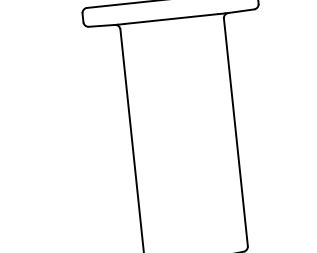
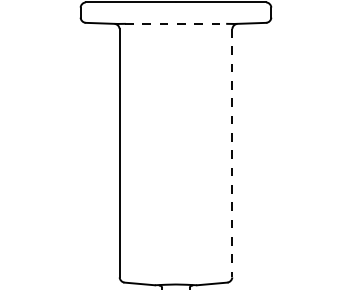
line: (172, 18) -> (176, 23), solid -> dashed
line: (236, 132) -> (232, 153), solid -> dashed

